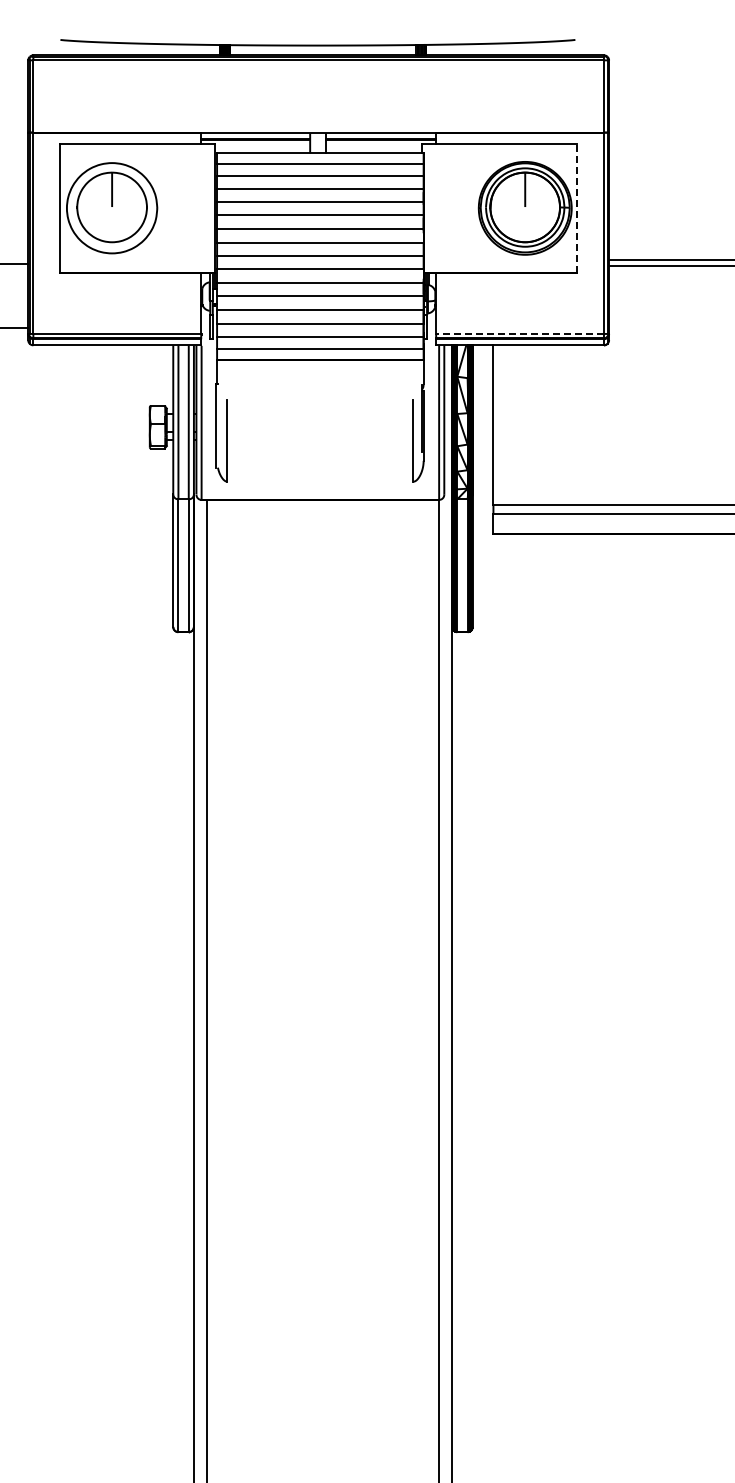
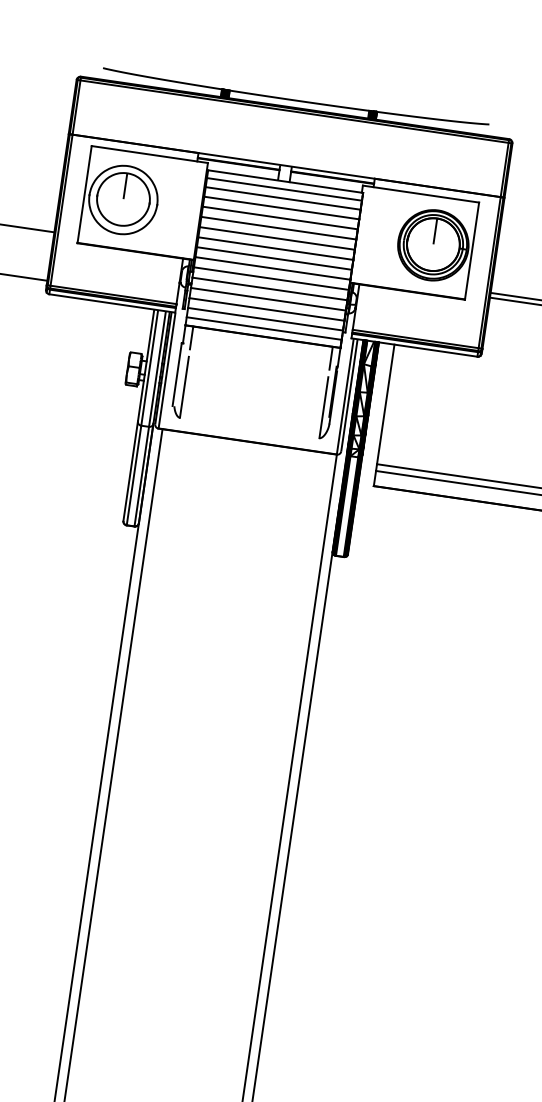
line: (576, 208) -> (471, 251), dashed -> solid
line: (520, 333) -> (416, 338), dashed -> solid
line: (227, 375) -> (191, 338), added
line: (413, 375) -> (331, 358), added

